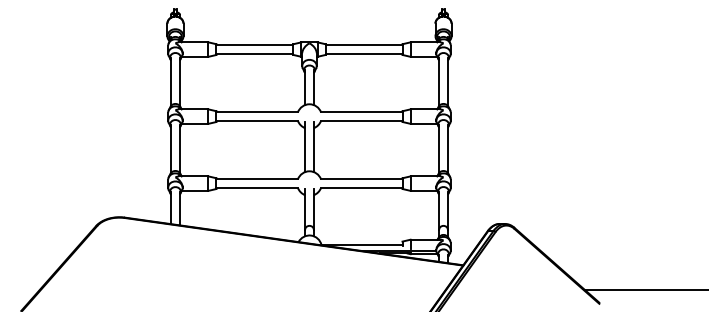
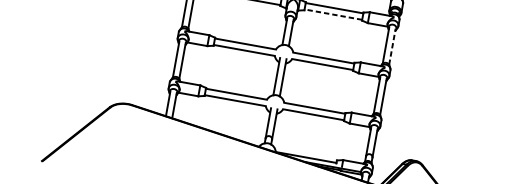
line: (363, 53) -> (333, 14), solid -> dashed
line: (447, 81) -> (392, 46), solid -> dashed

